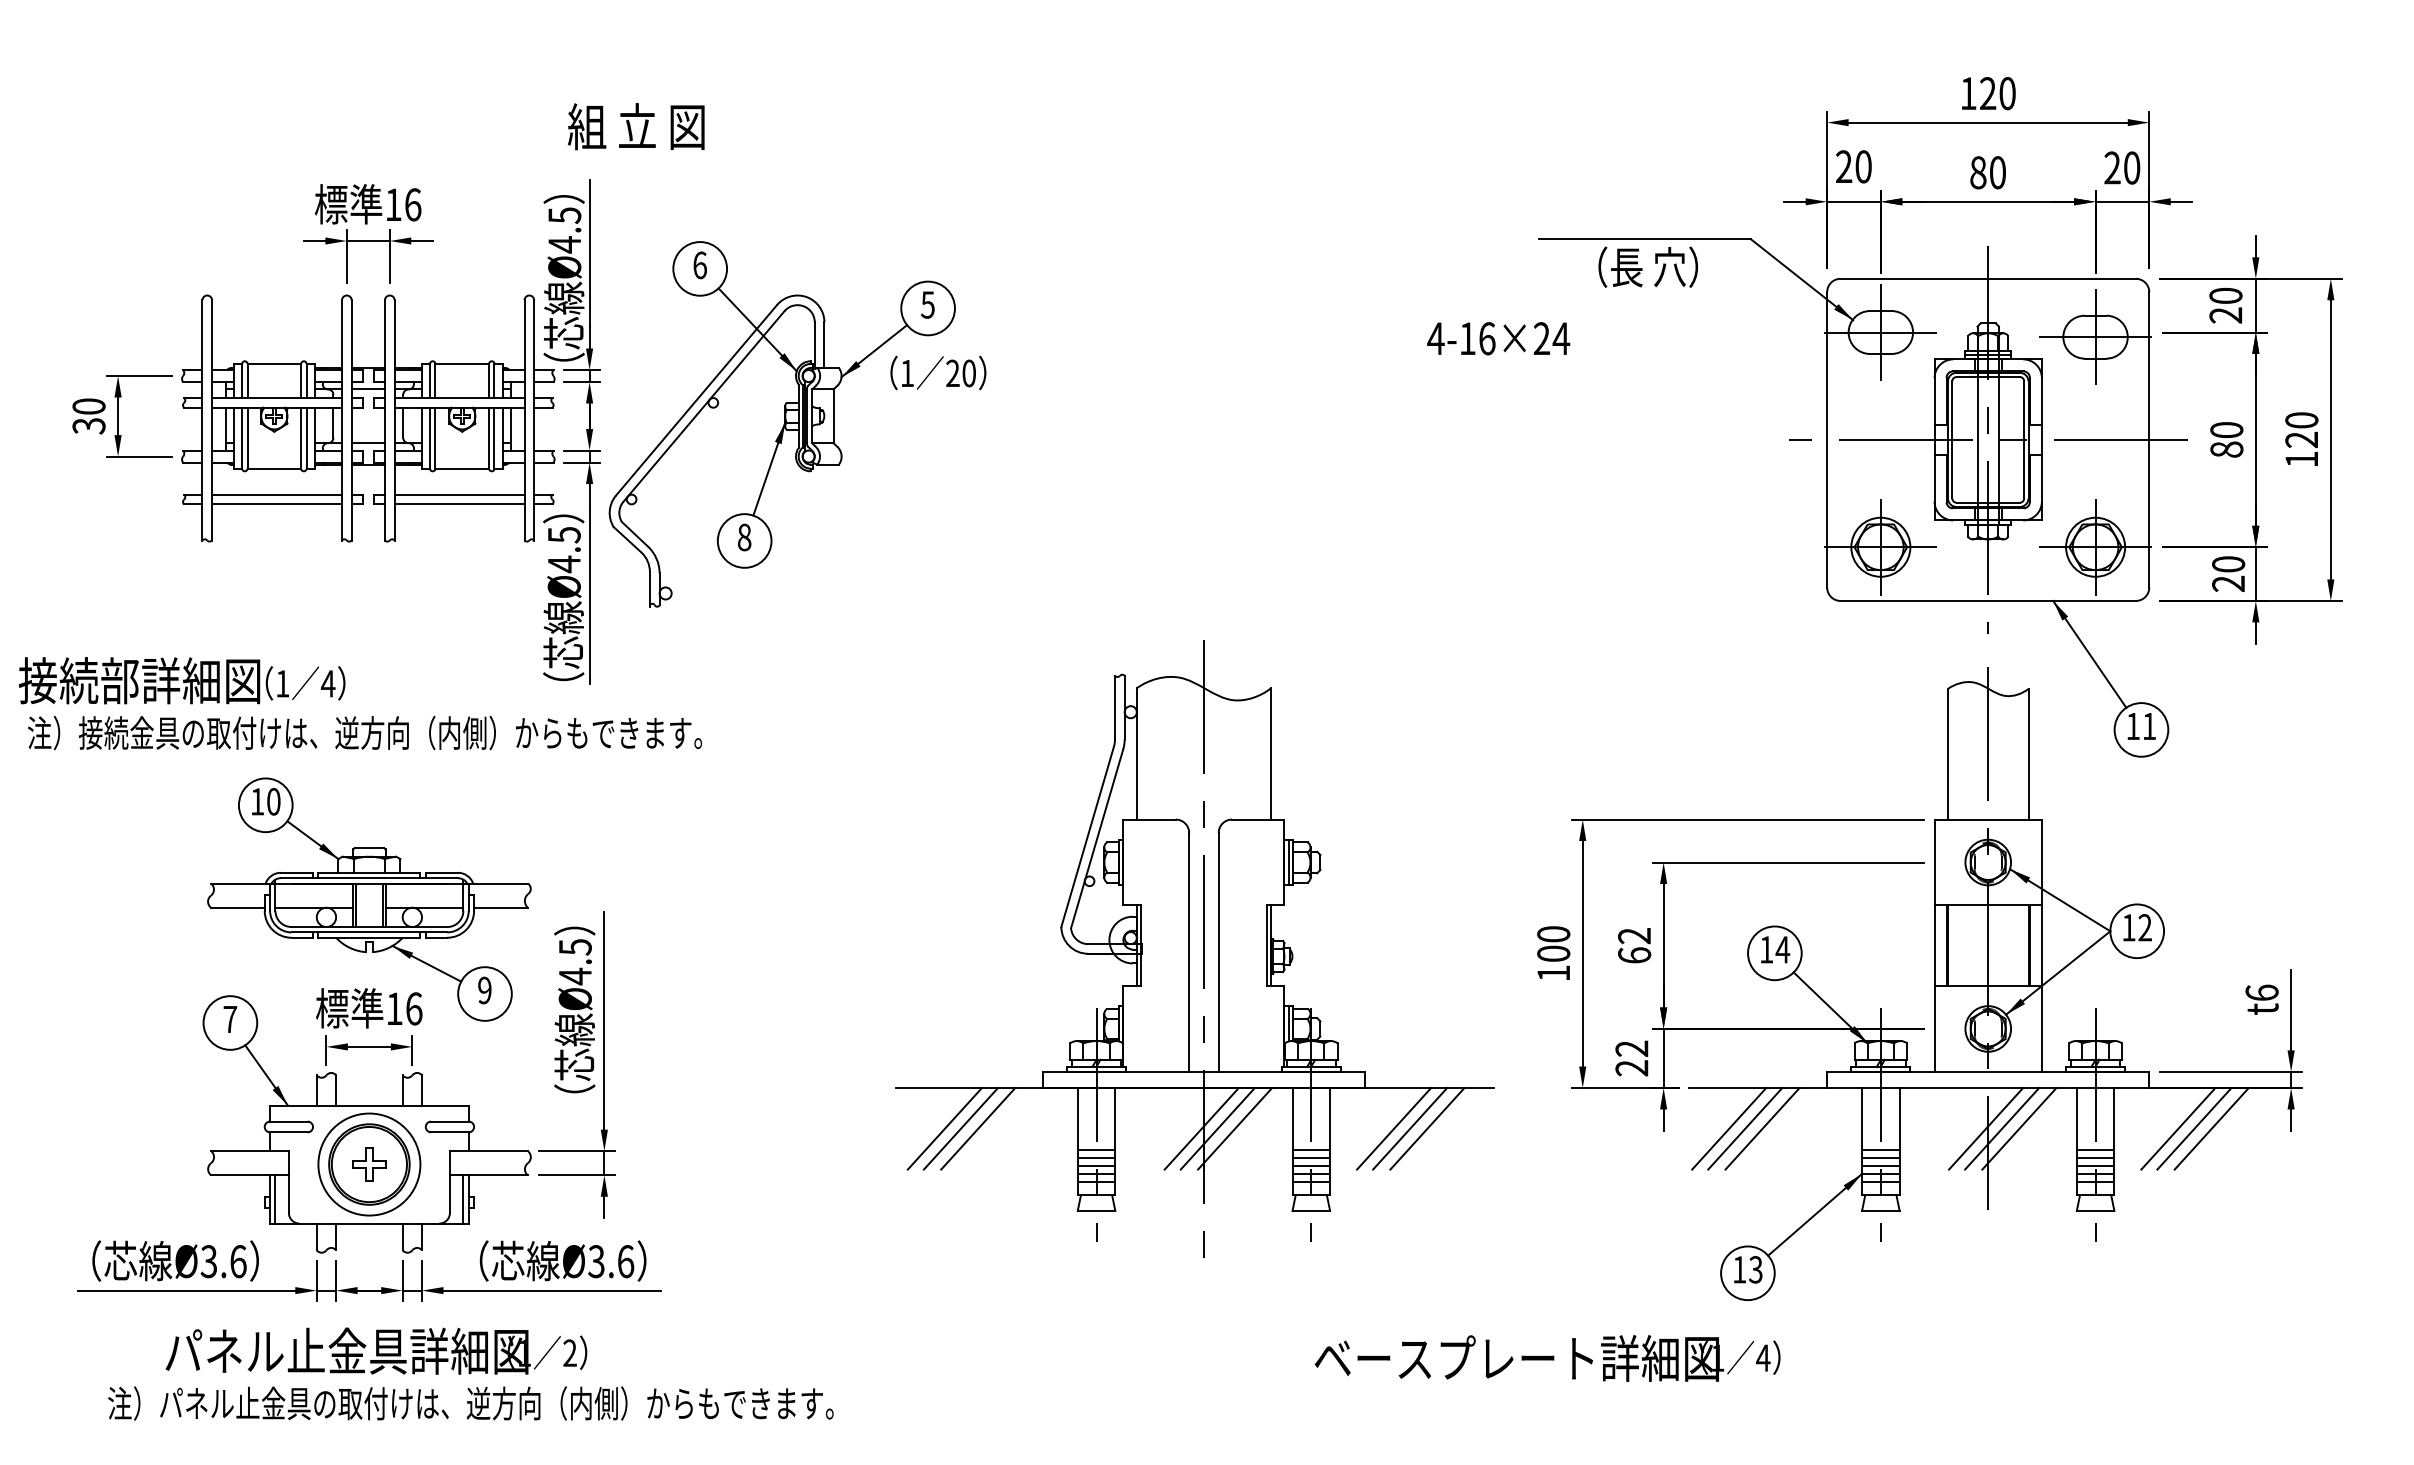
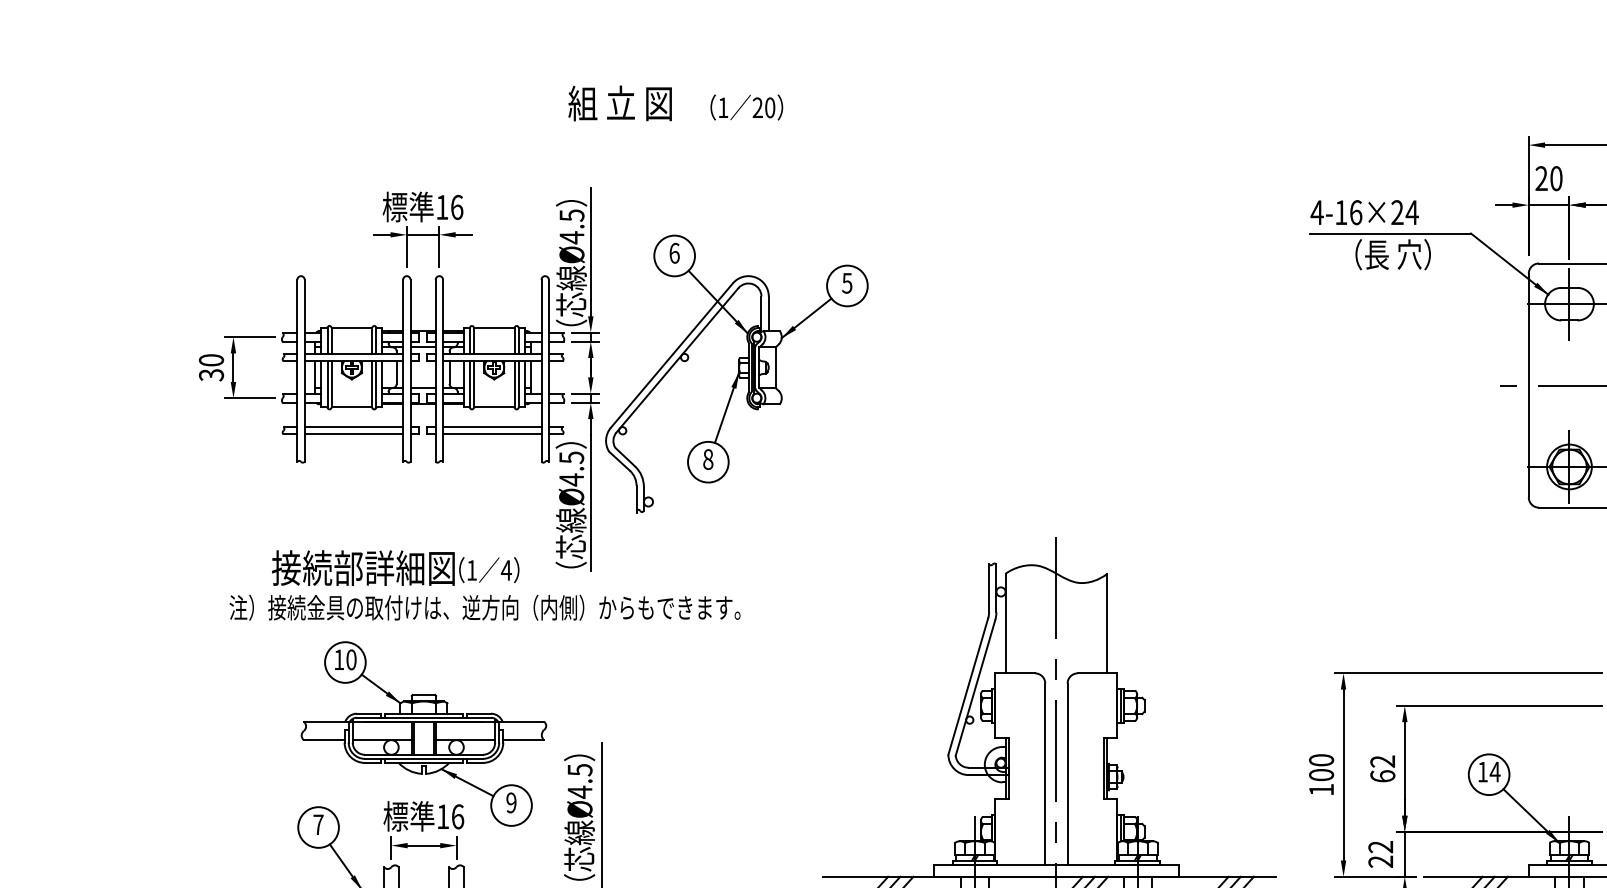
text: (635, 126) -> (619, 103), moved
text: (1498, 338) -> (1364, 212), moved
text: (938, 372) -> (746, 107), moved
text: (181, 680) -> (395, 567), moved
text: (365, 732) -> (485, 607), moved

